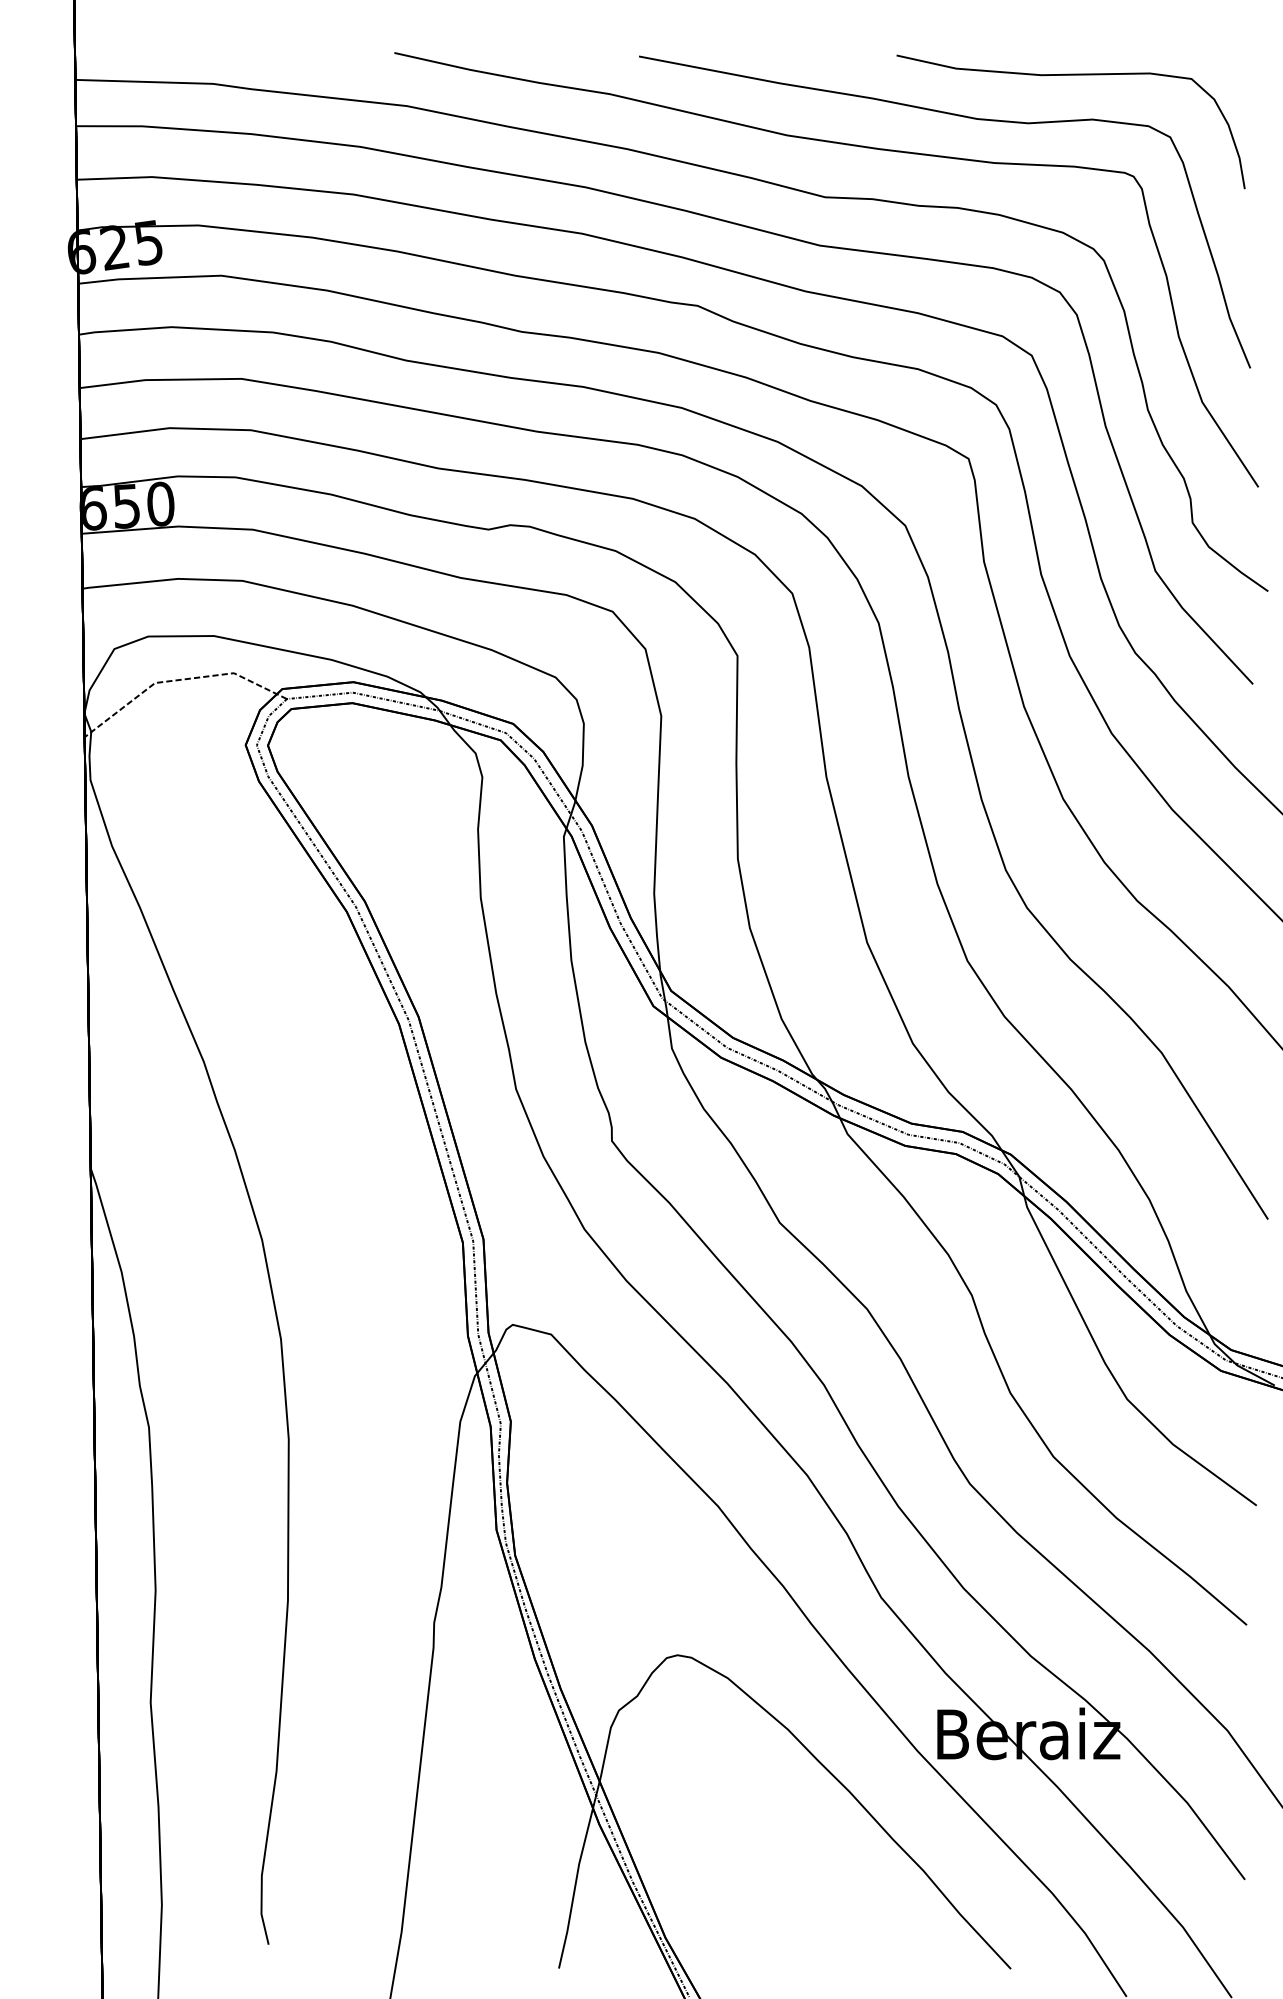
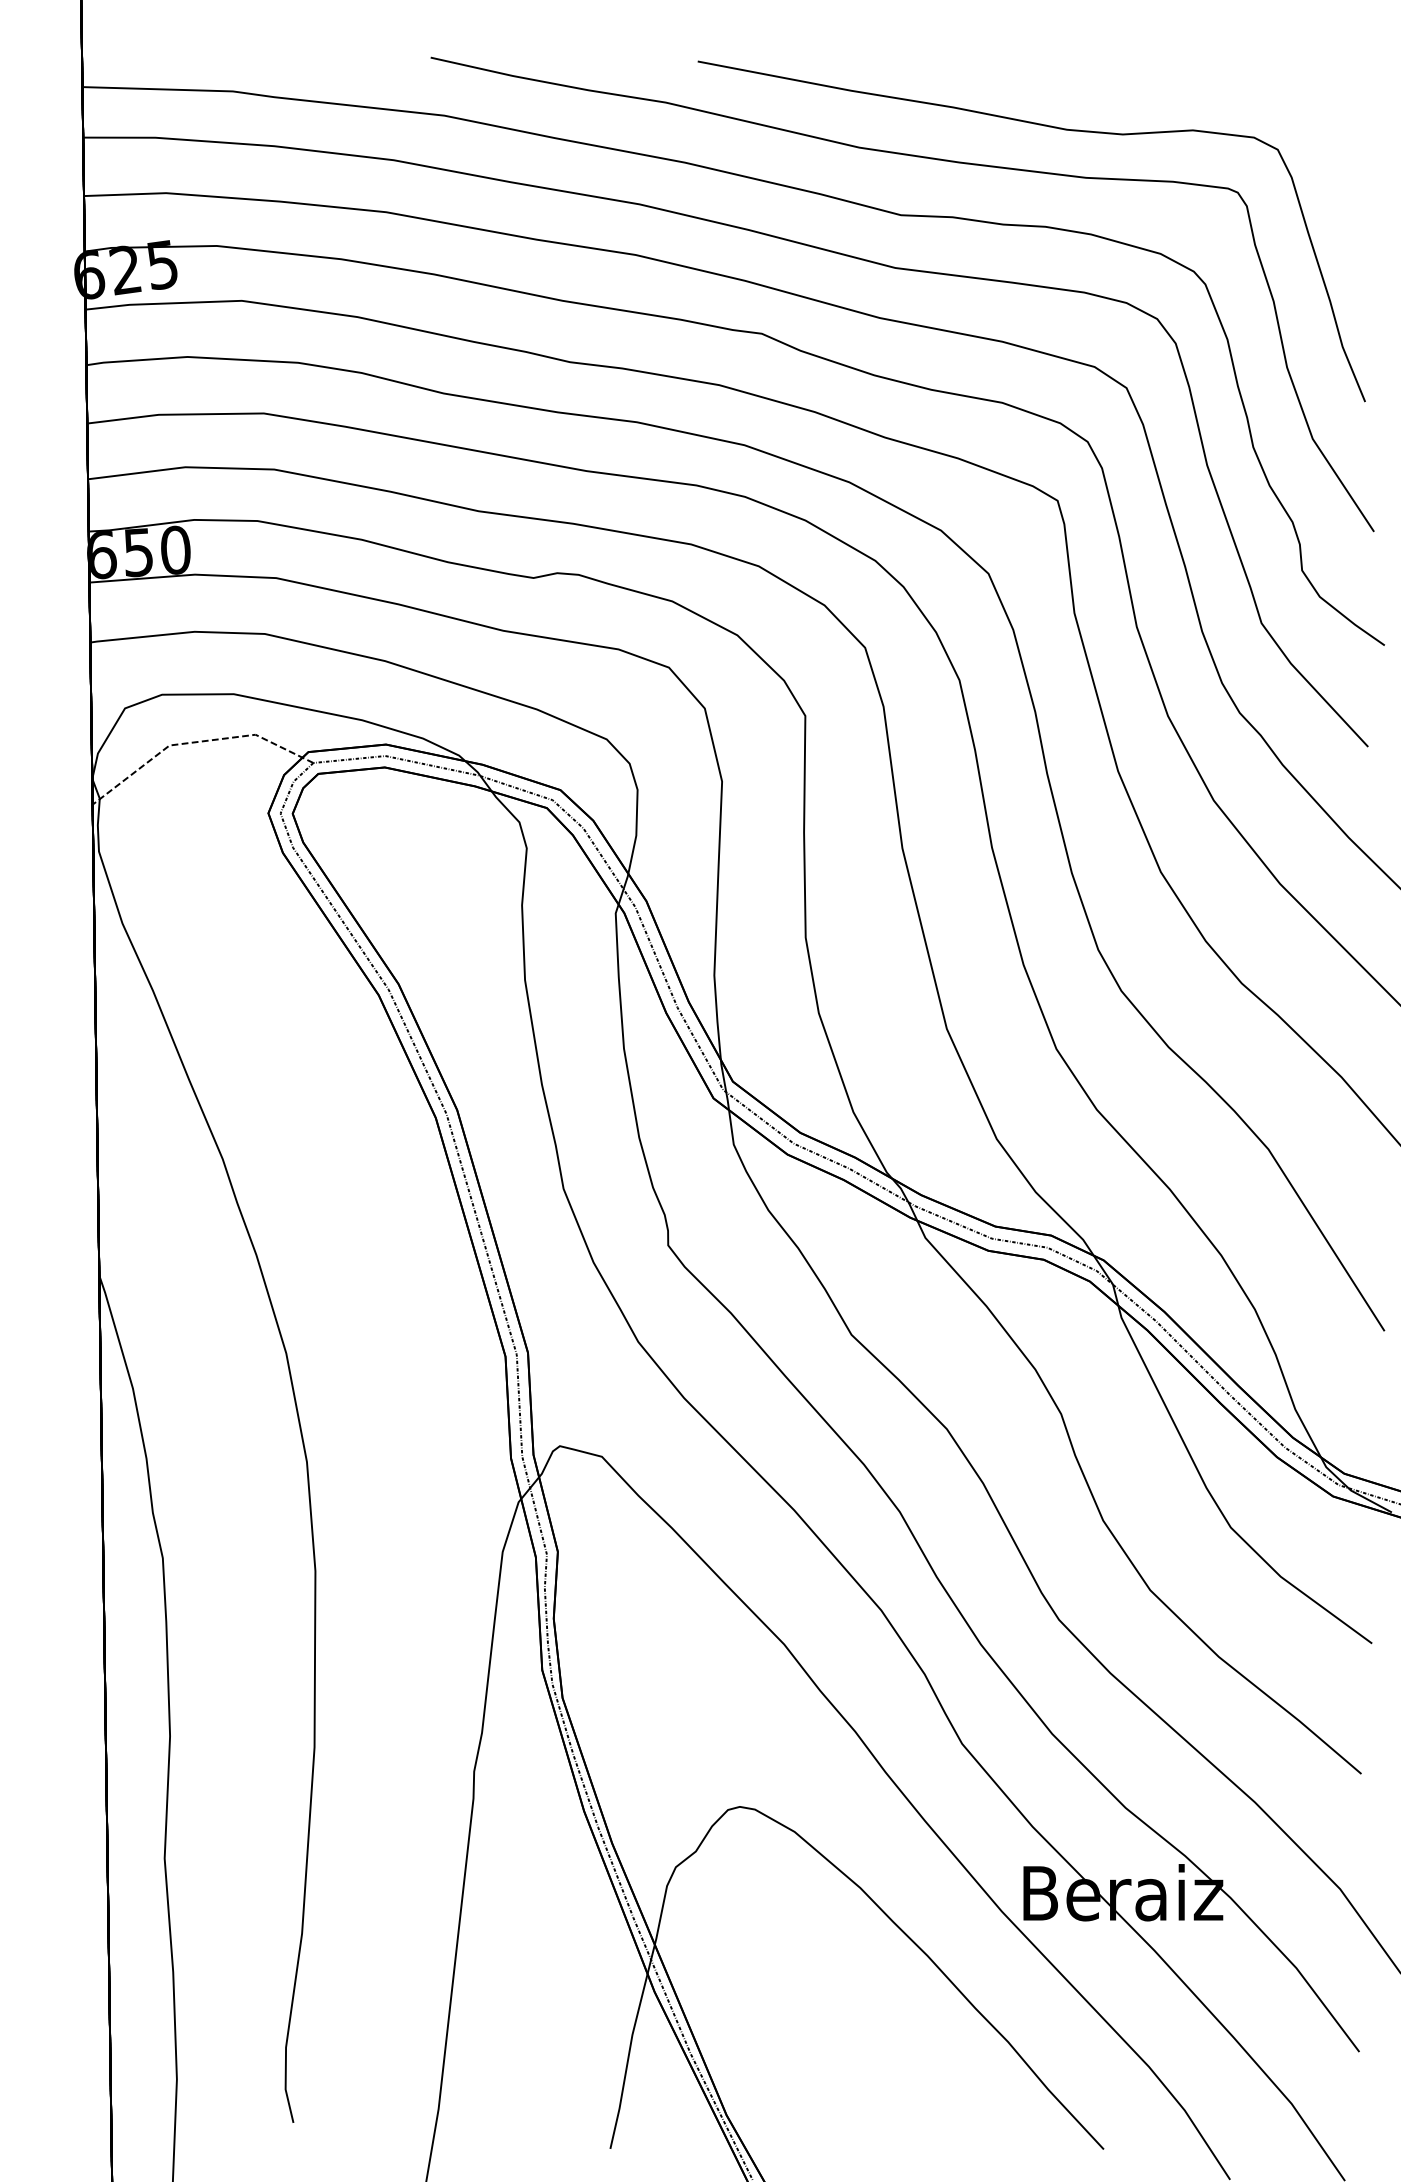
part: (1071, 75) -> (1169, 82), removed

